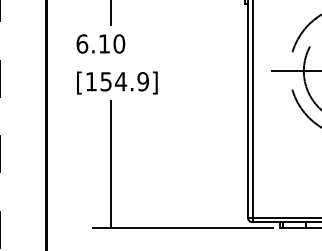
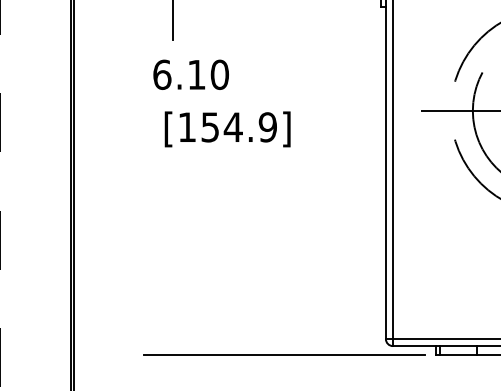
text: (100, 43) -> (190, 74), moved
text: (117, 82) -> (227, 128), moved
line: (111, 163) -> (173, 254), removed

